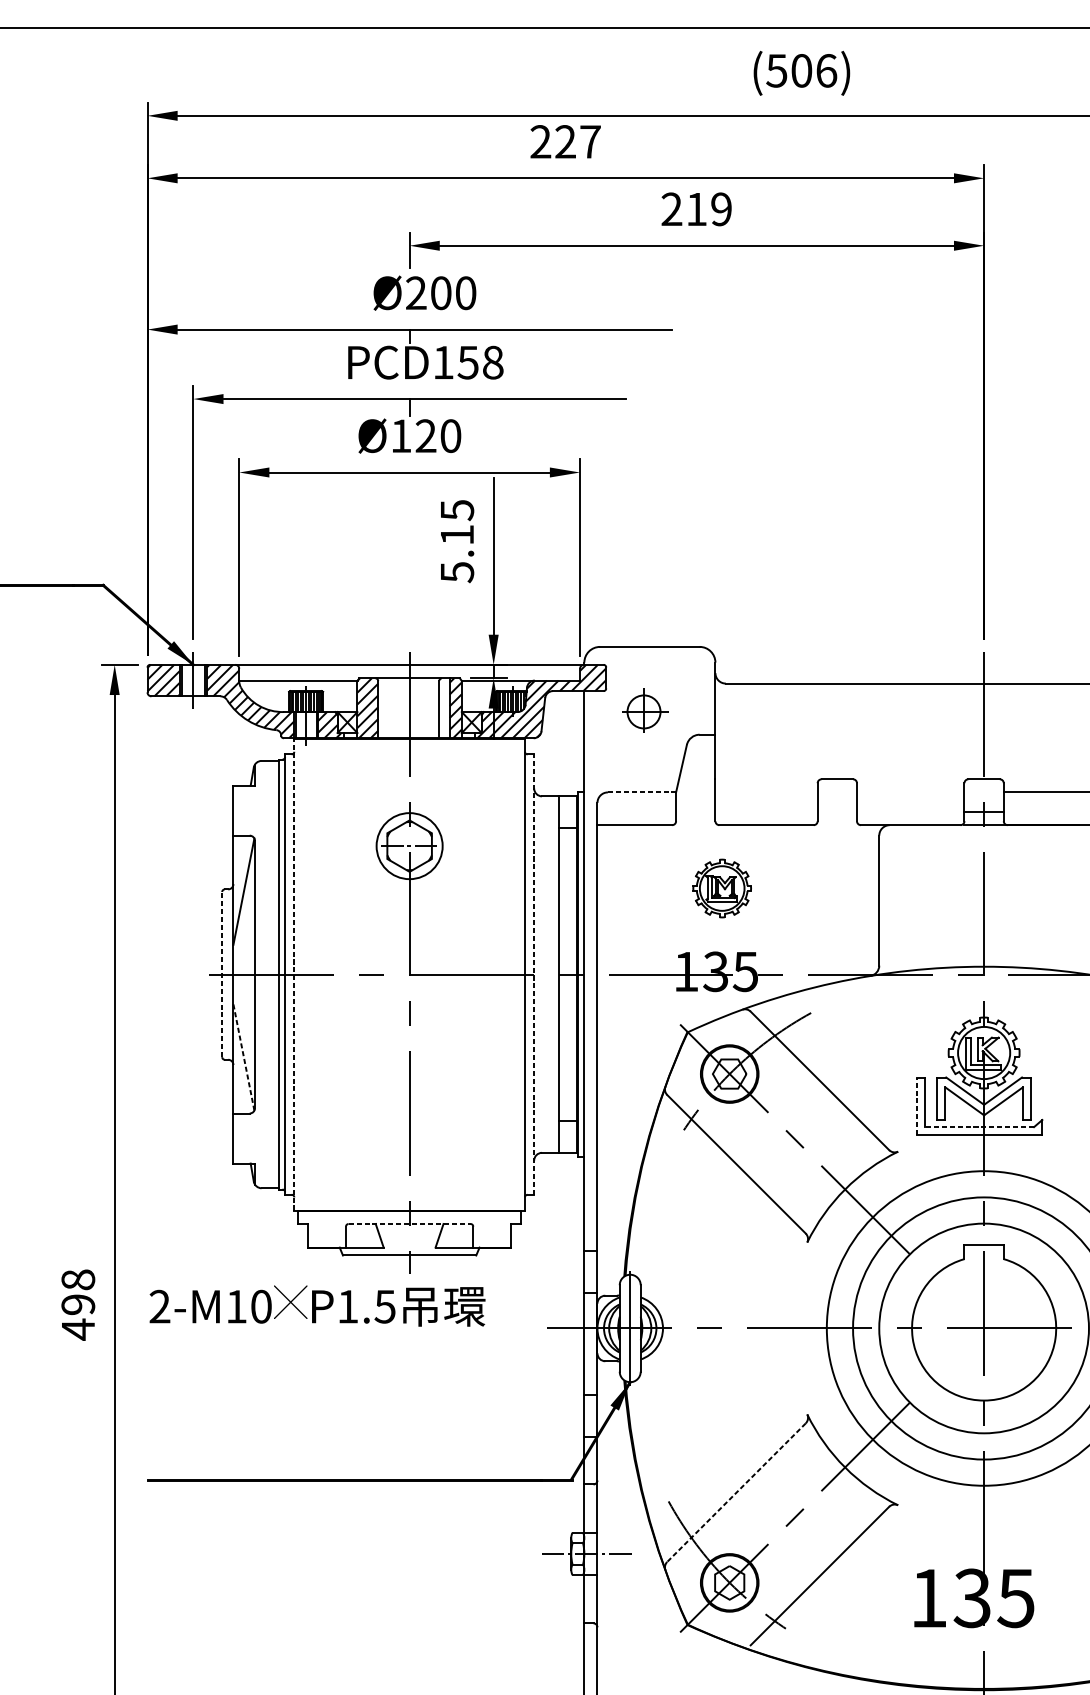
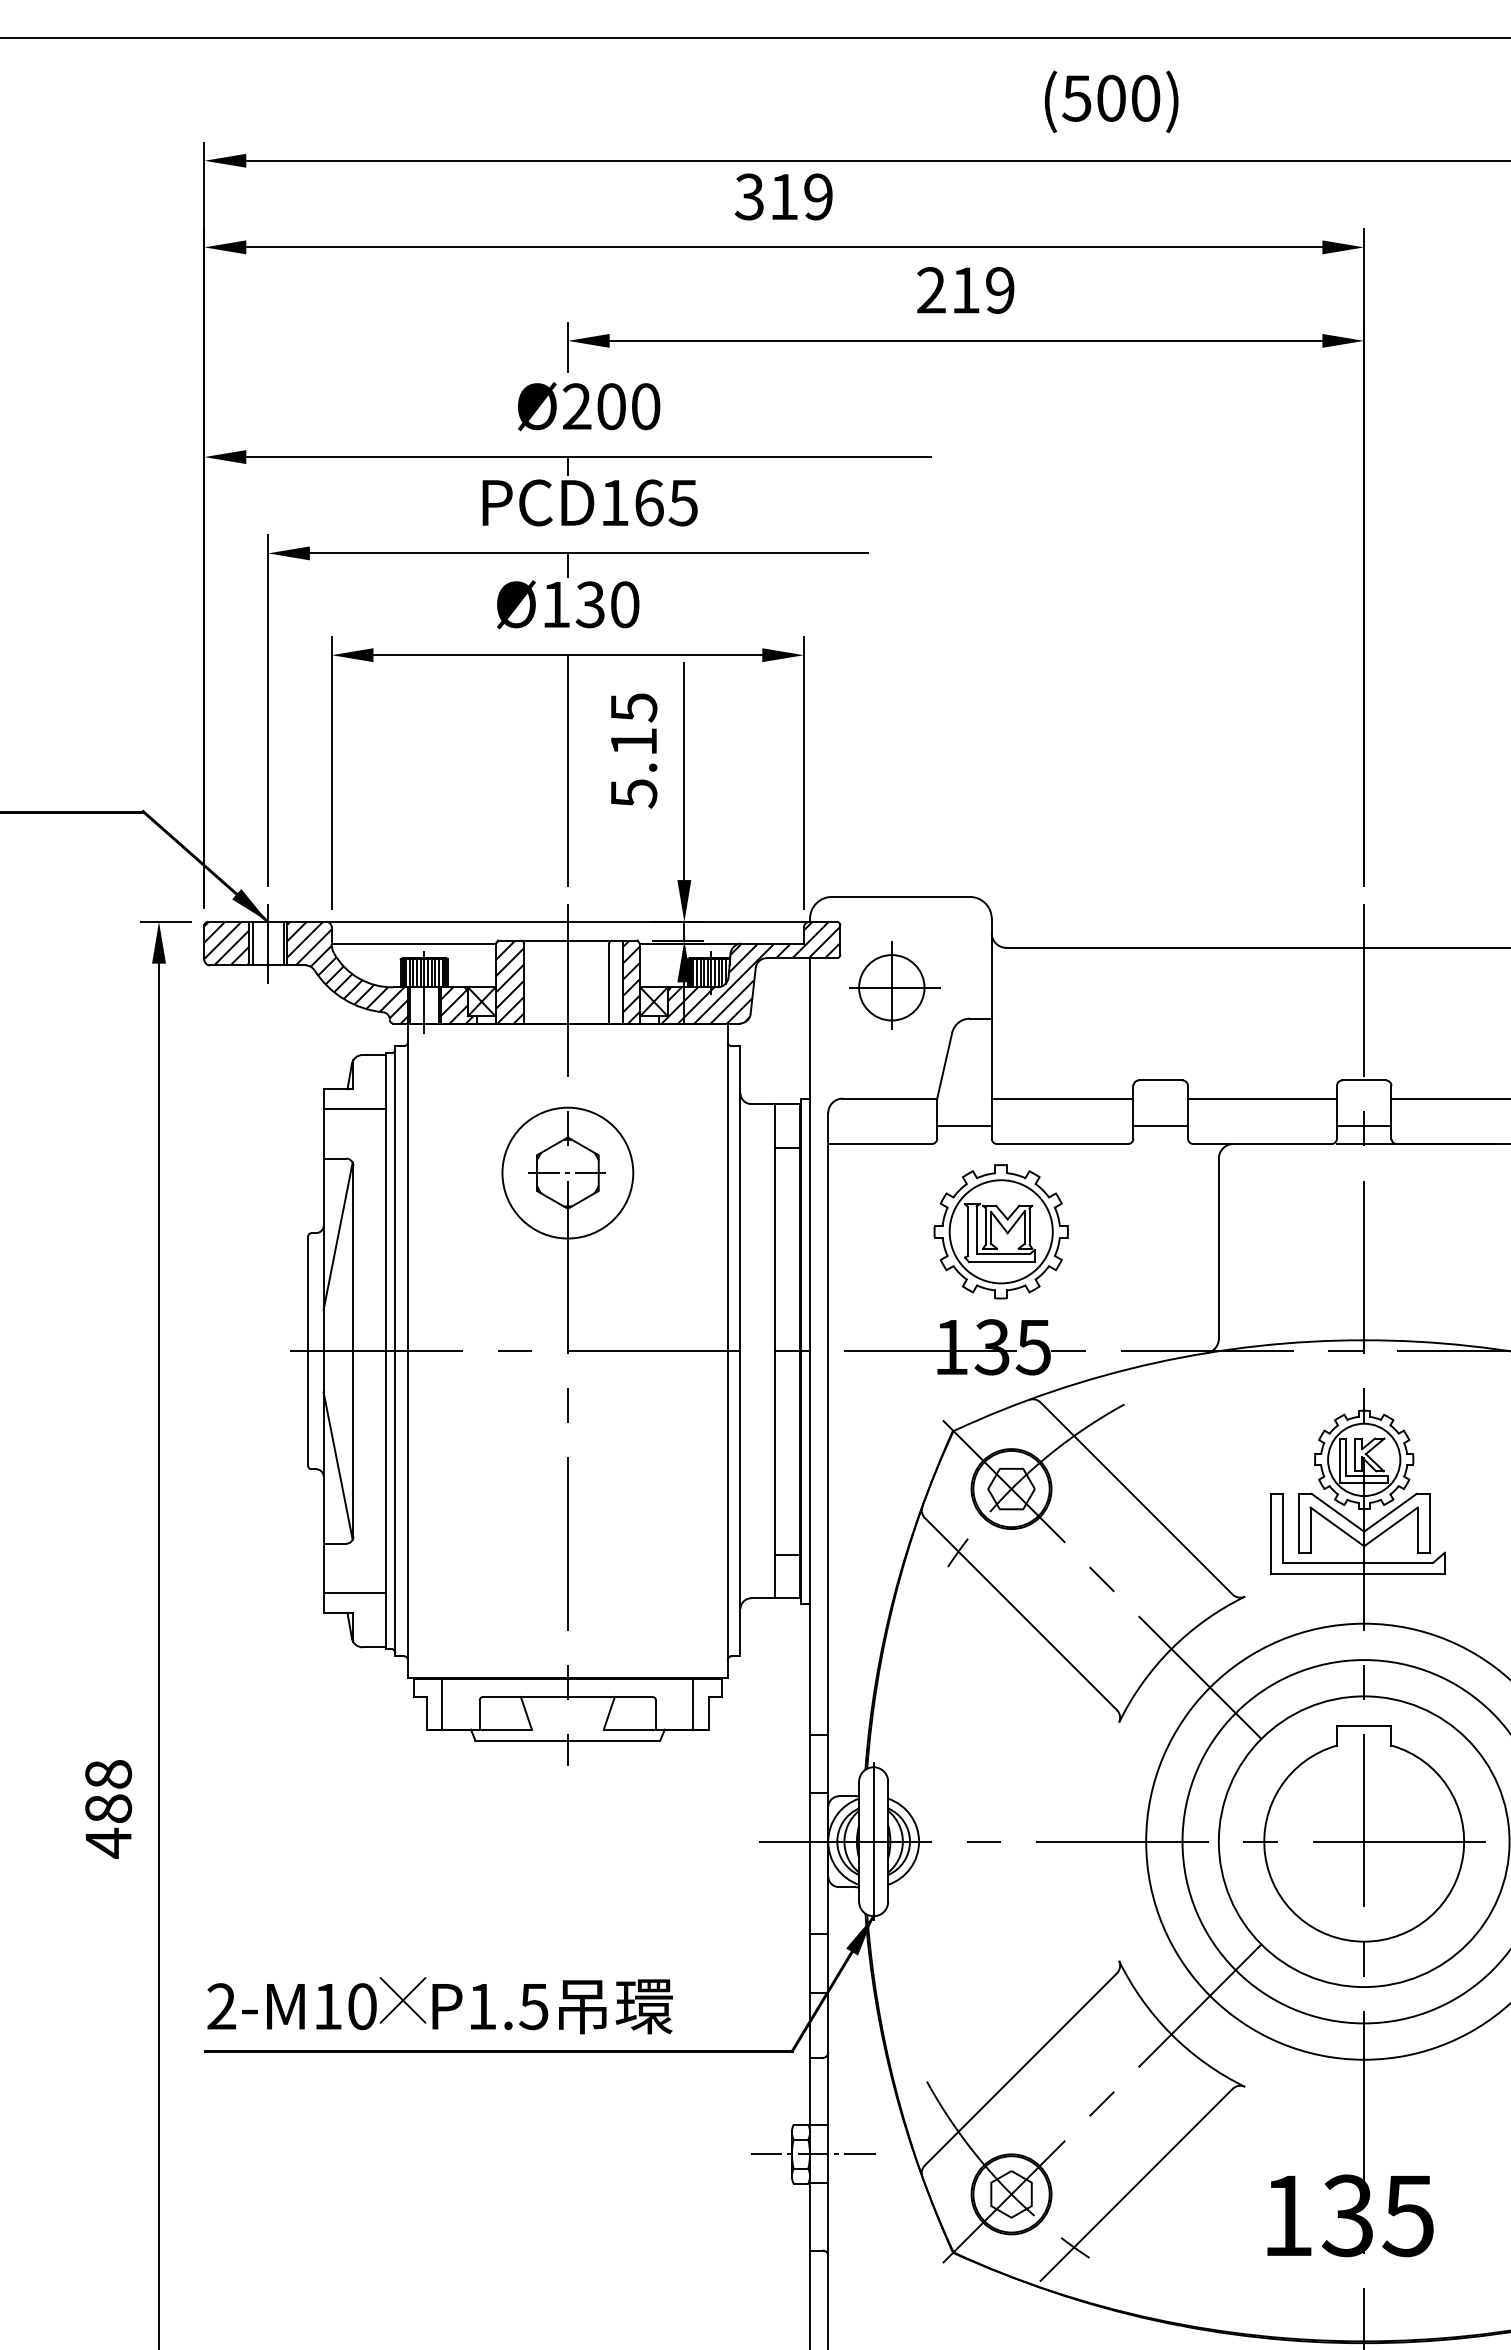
text: (827, 70) -> (1146, 98), (506) -> (500)
text: (565, 141) -> (783, 196), 227 -> 319
text: (480, 362) -> (666, 502), PCD158 -> PCD165
text: (425, 435) -> (589, 604), Ø120 -> Ø130
line: (409, 555) -> (567, 770), added
part: (645, 710) -> (894, 985), size x1.43
line: (642, 792) -> (890, 1098), dashed -> solid
line: (766, 792) -> (1062, 1098), added
line: (910, 792) -> (1261, 1098), added
line: (255, 799) -> (354, 1108), added
line: (695, 811) -> (964, 1125), added
line: (837, 811) -> (1160, 1125), added
circle: (409, 845) -> (567, 1172), size x1.43
part: (721, 888) -> (1000, 1231), size x1.67
line: (222, 974) -> (308, 1350), dashed -> solid
line: (293, 974) -> (407, 1350), dashed -> solid
line: (534, 974) -> (740, 1350), dashed -> solid
line: (244, 1057) -> (338, 1465), dashed -> solid
line: (916, 1106) -> (1270, 1533), dashed -> solid
line: (979, 1127) -> (1357, 1562), dashed -> solid
line: (255, 1149) -> (354, 1593), added
line: (409, 1223) -> (567, 1696), dashed -> solid
line: (319, 1228) -> (442, 1703), added
line: (500, 1228) -> (693, 1703), added
text: (78, 1304) -> (108, 1808), 498 -> 488
text: (317, 1305) -> (439, 2005), moved
line: (736, 1492) -> (1020, 2069), dashed -> solid

